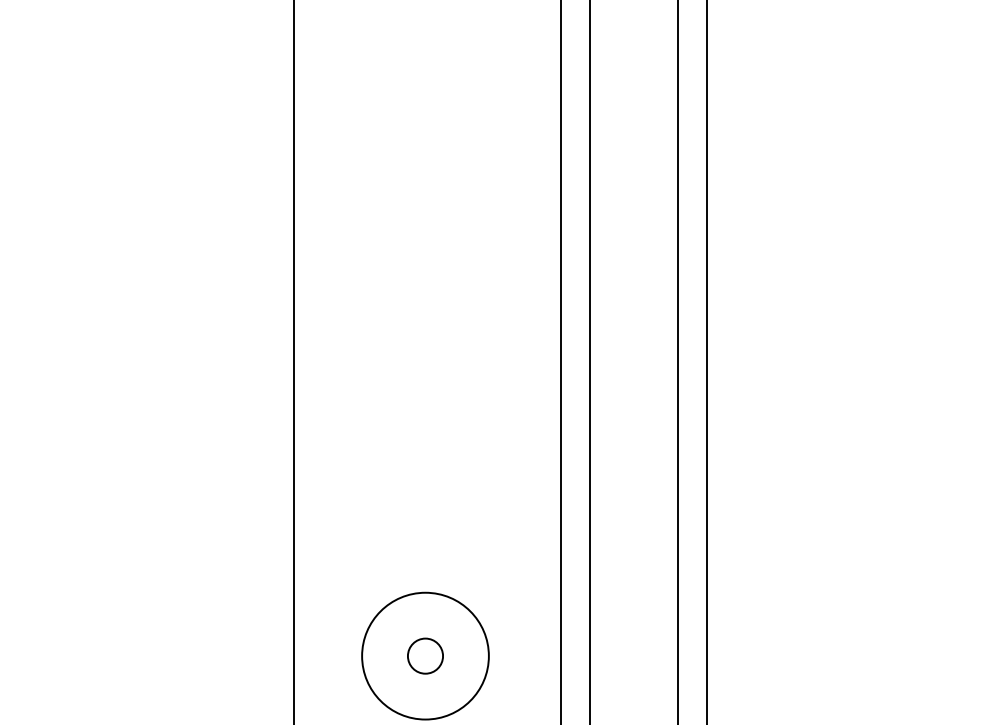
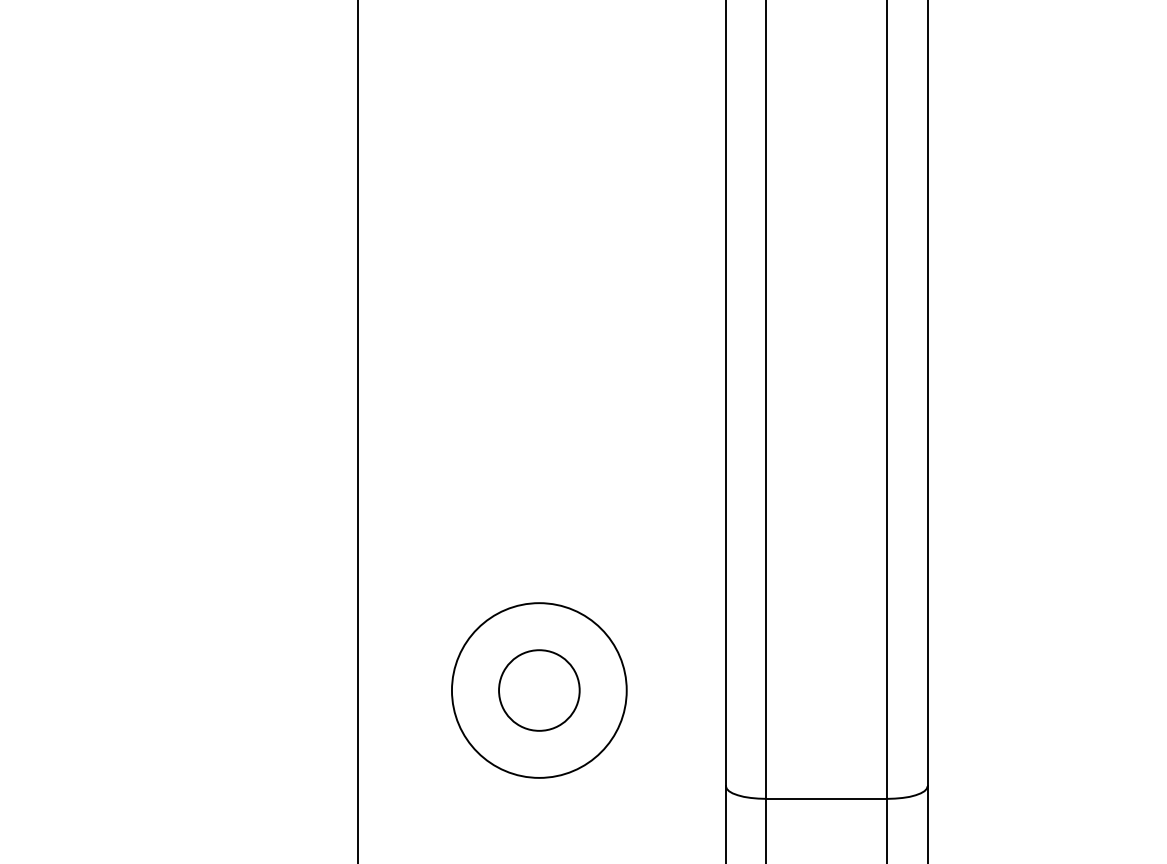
circle: (425, 655) -> (539, 689), size x1.67

